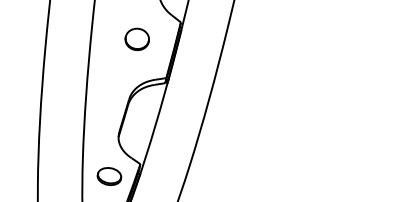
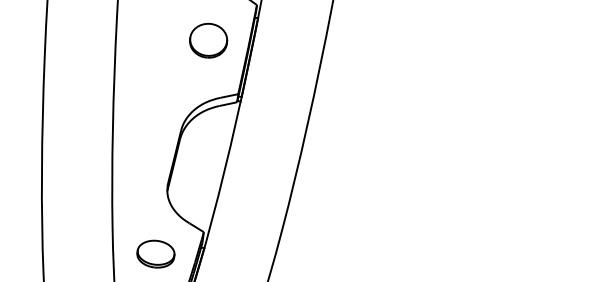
part: (136, 39) -> (207, 40), moved

